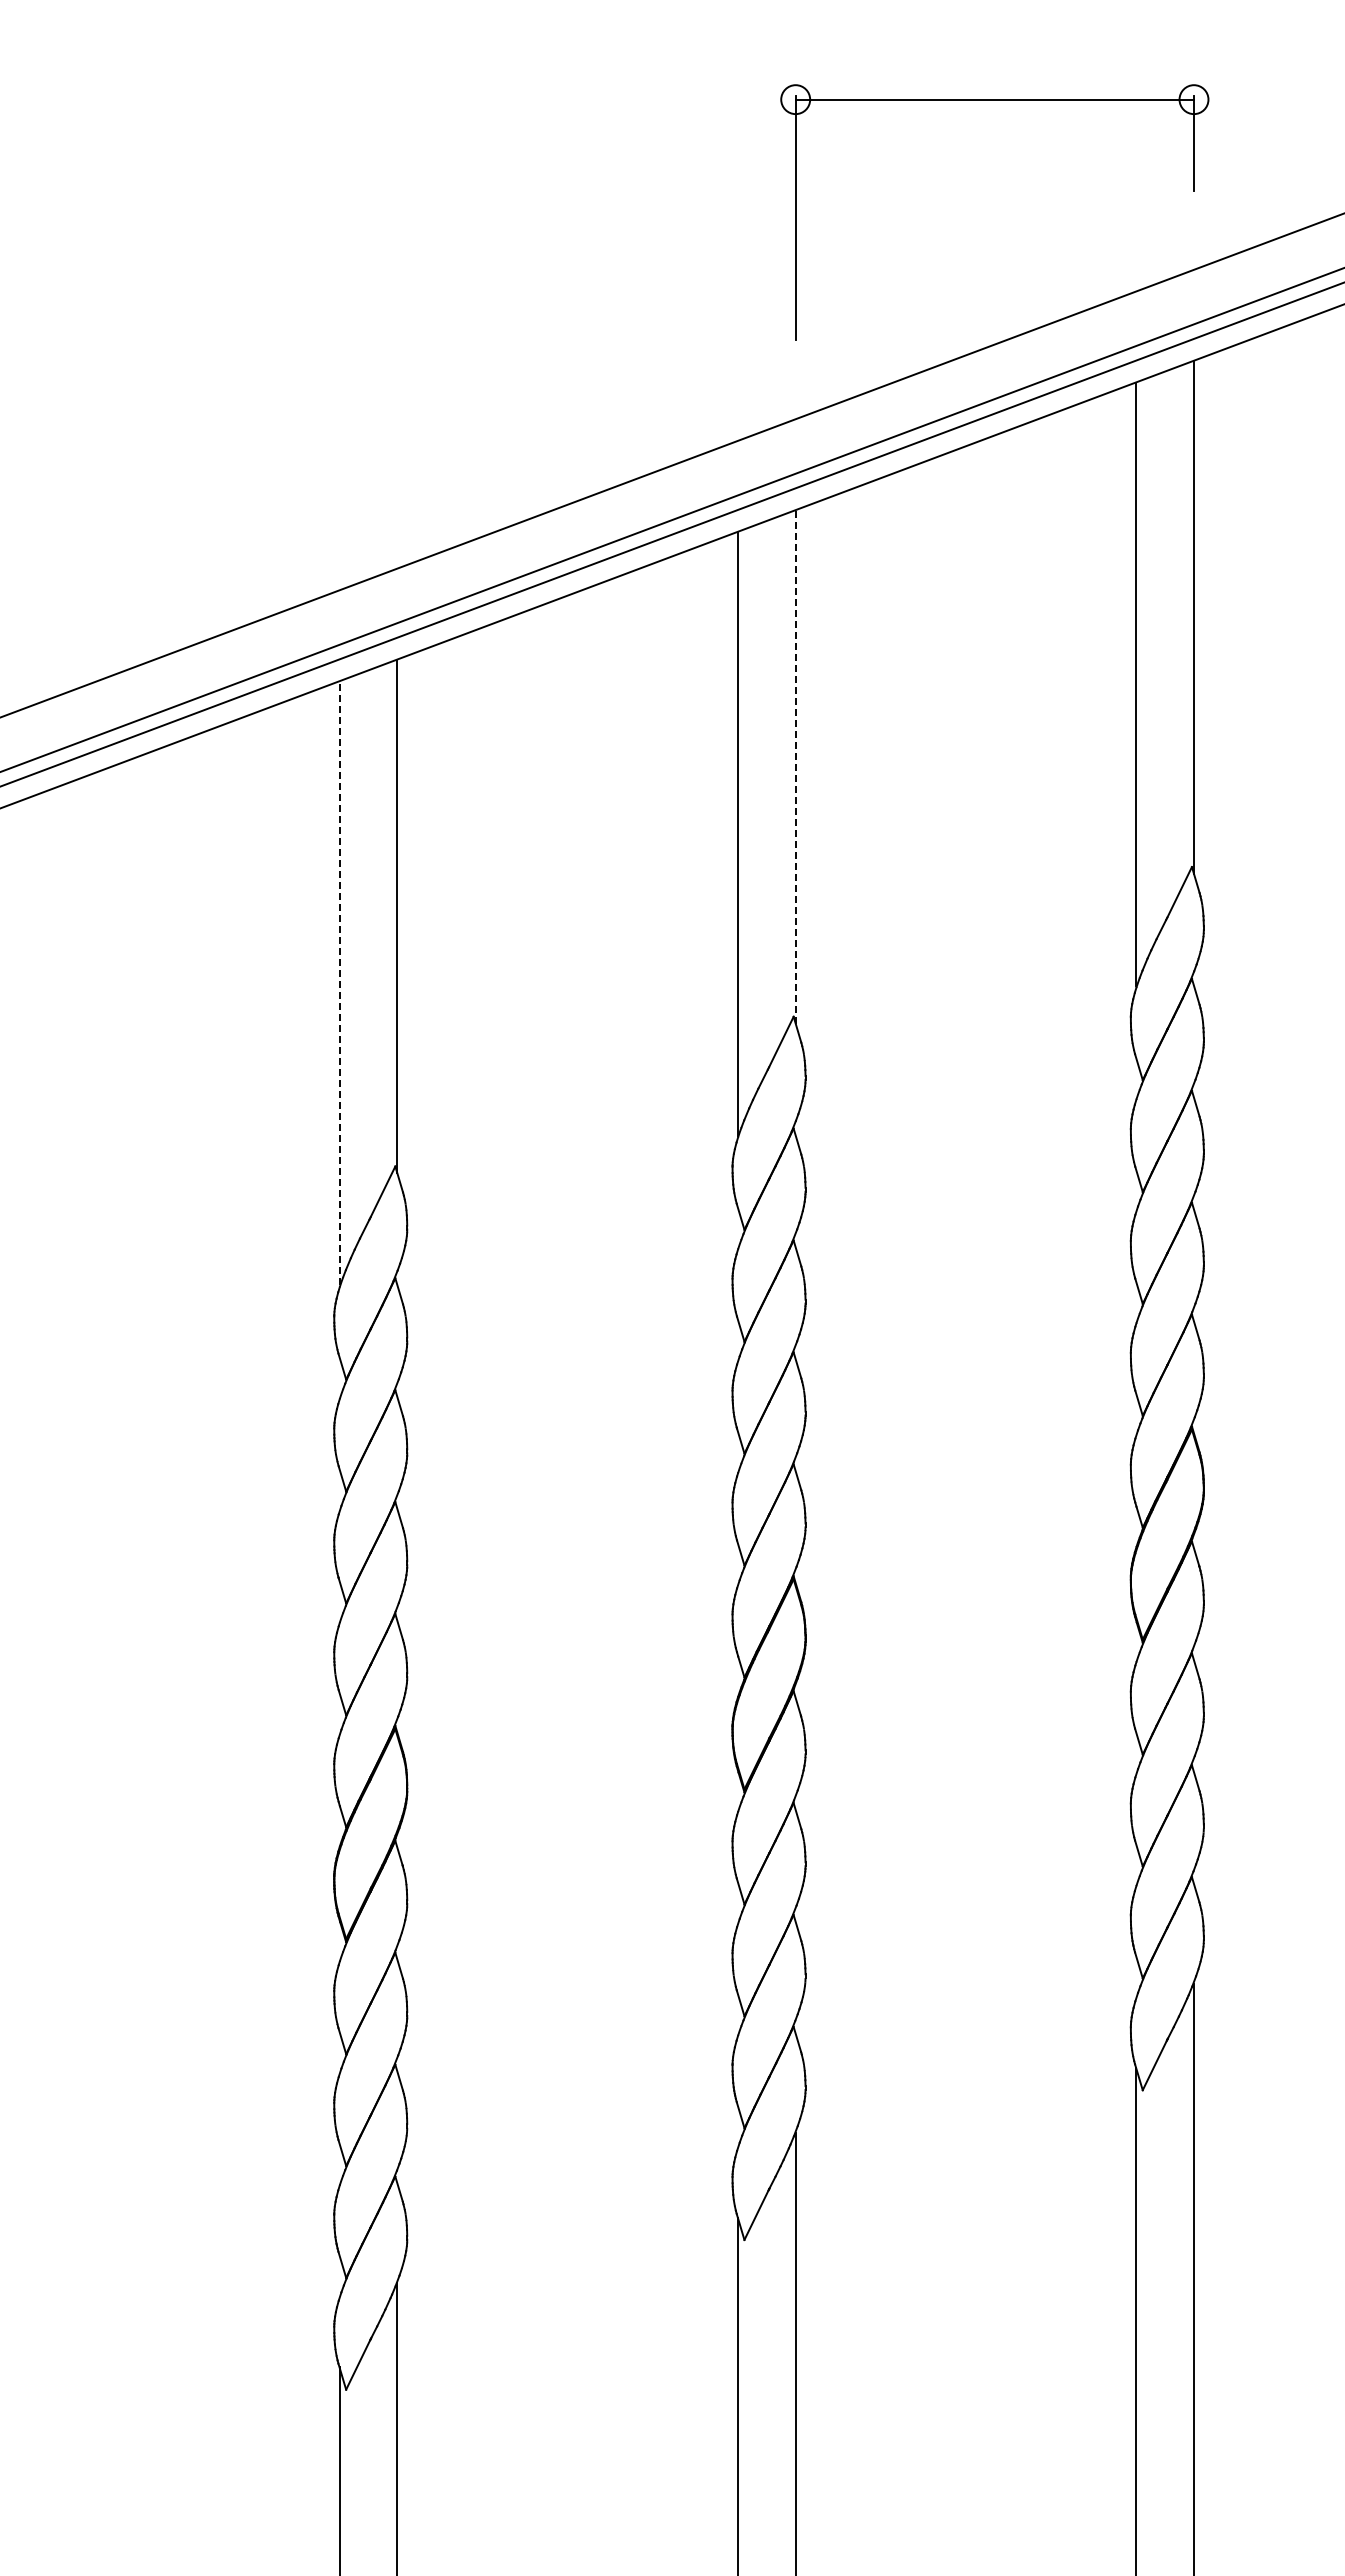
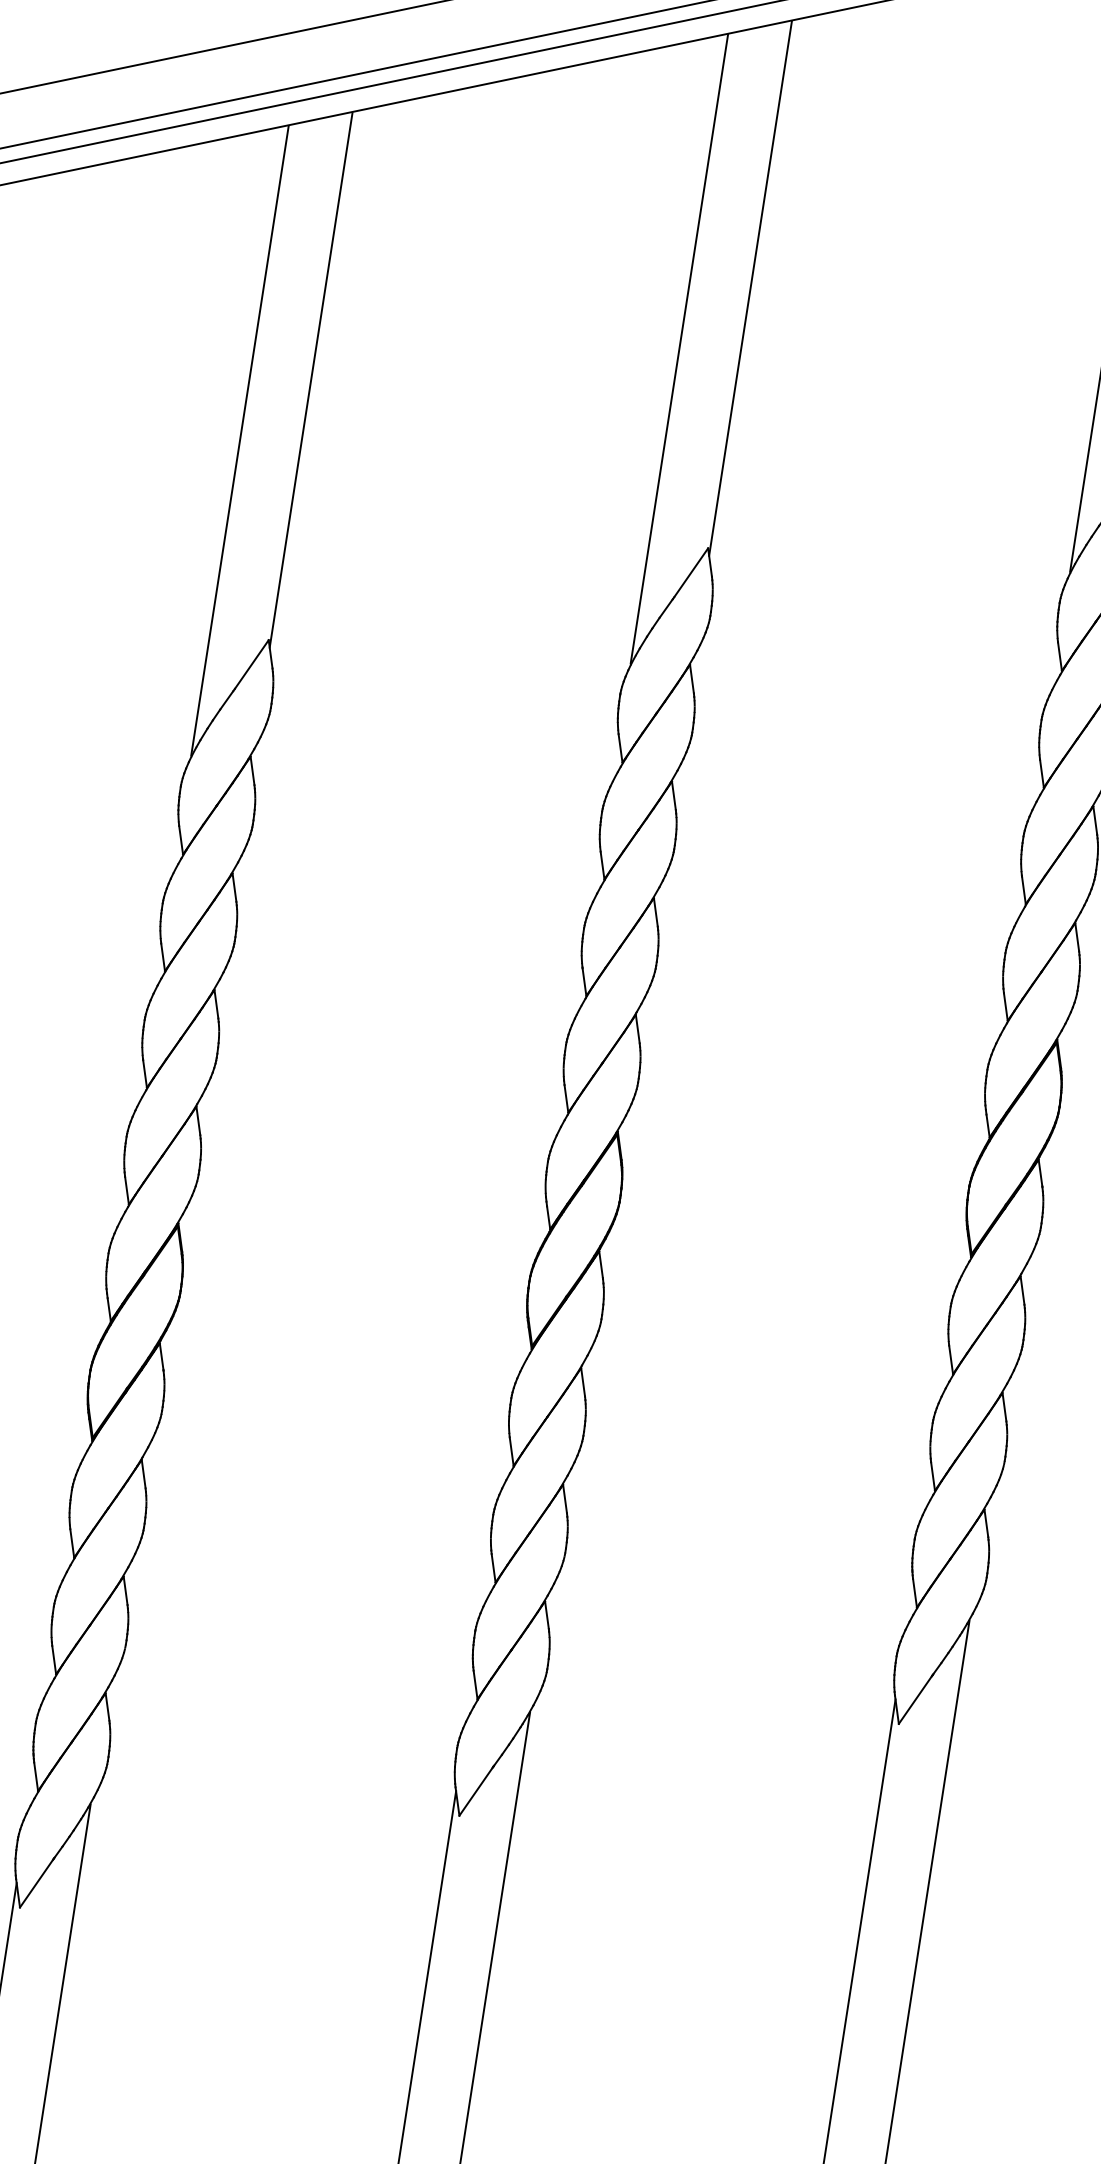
line: (795, 766) -> (750, 287), dashed -> solid
line: (339, 983) -> (240, 440), dashed -> solid

